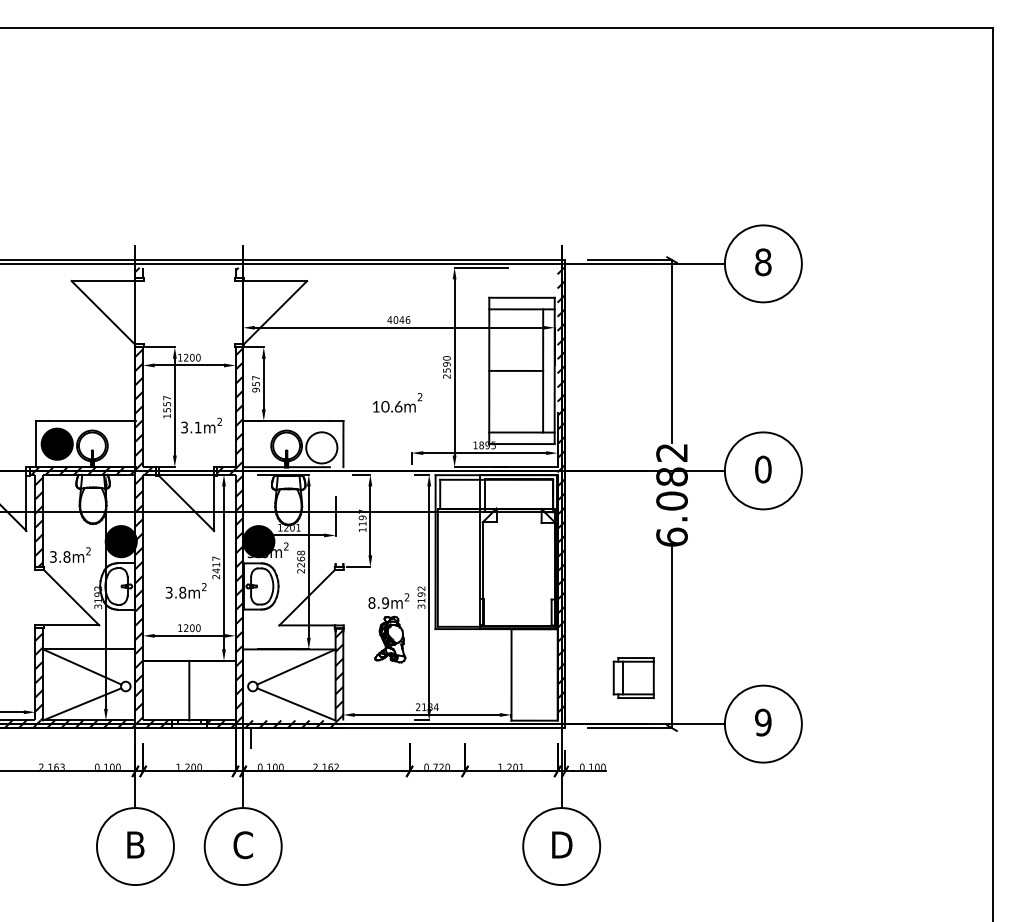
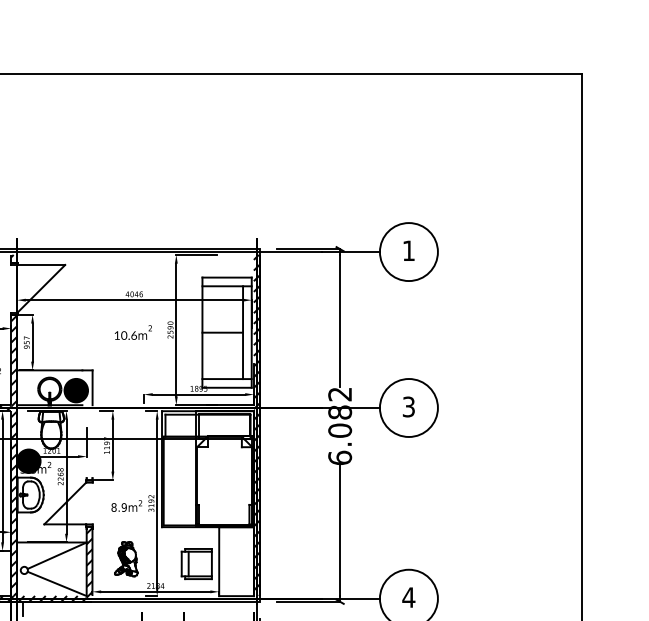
text: (763, 262) -> (409, 251), 8 -> 1
text: (397, 402) -> (133, 332), moved
fill: (321, 447) -> (76, 390), added
text: (763, 469) -> (409, 406), 0 -> 3
part: (390, 639) -> (126, 559), moved
part: (633, 677) -> (196, 563), moved
text: (763, 722) -> (409, 597), 9 -> 4

